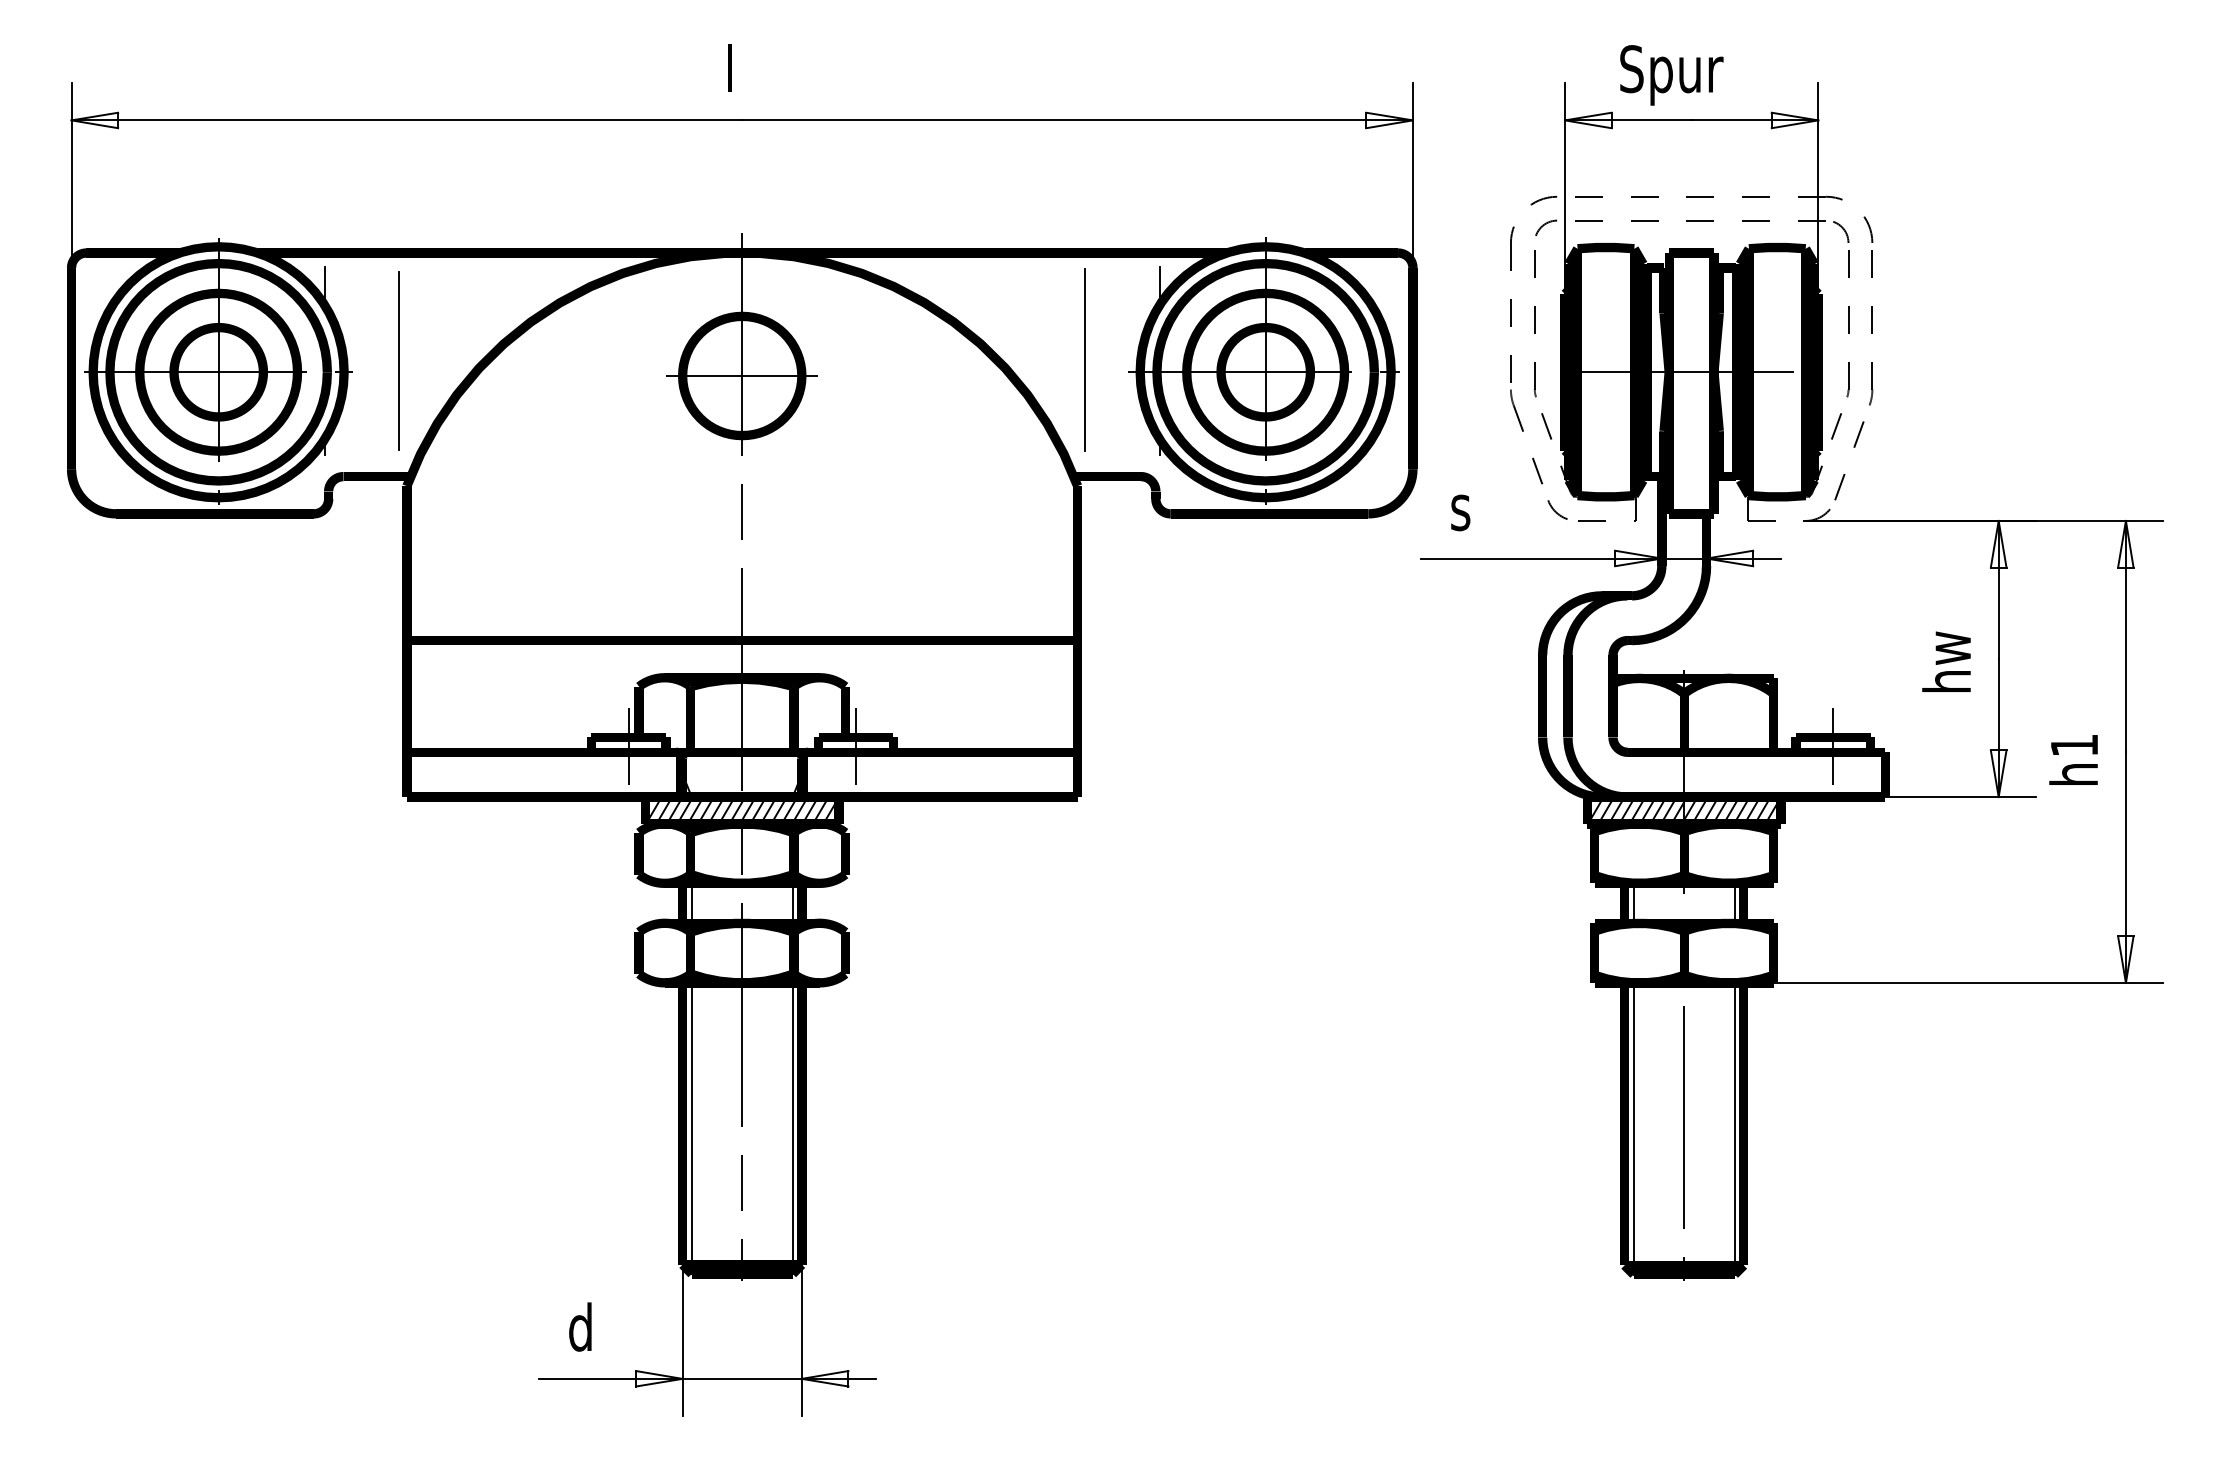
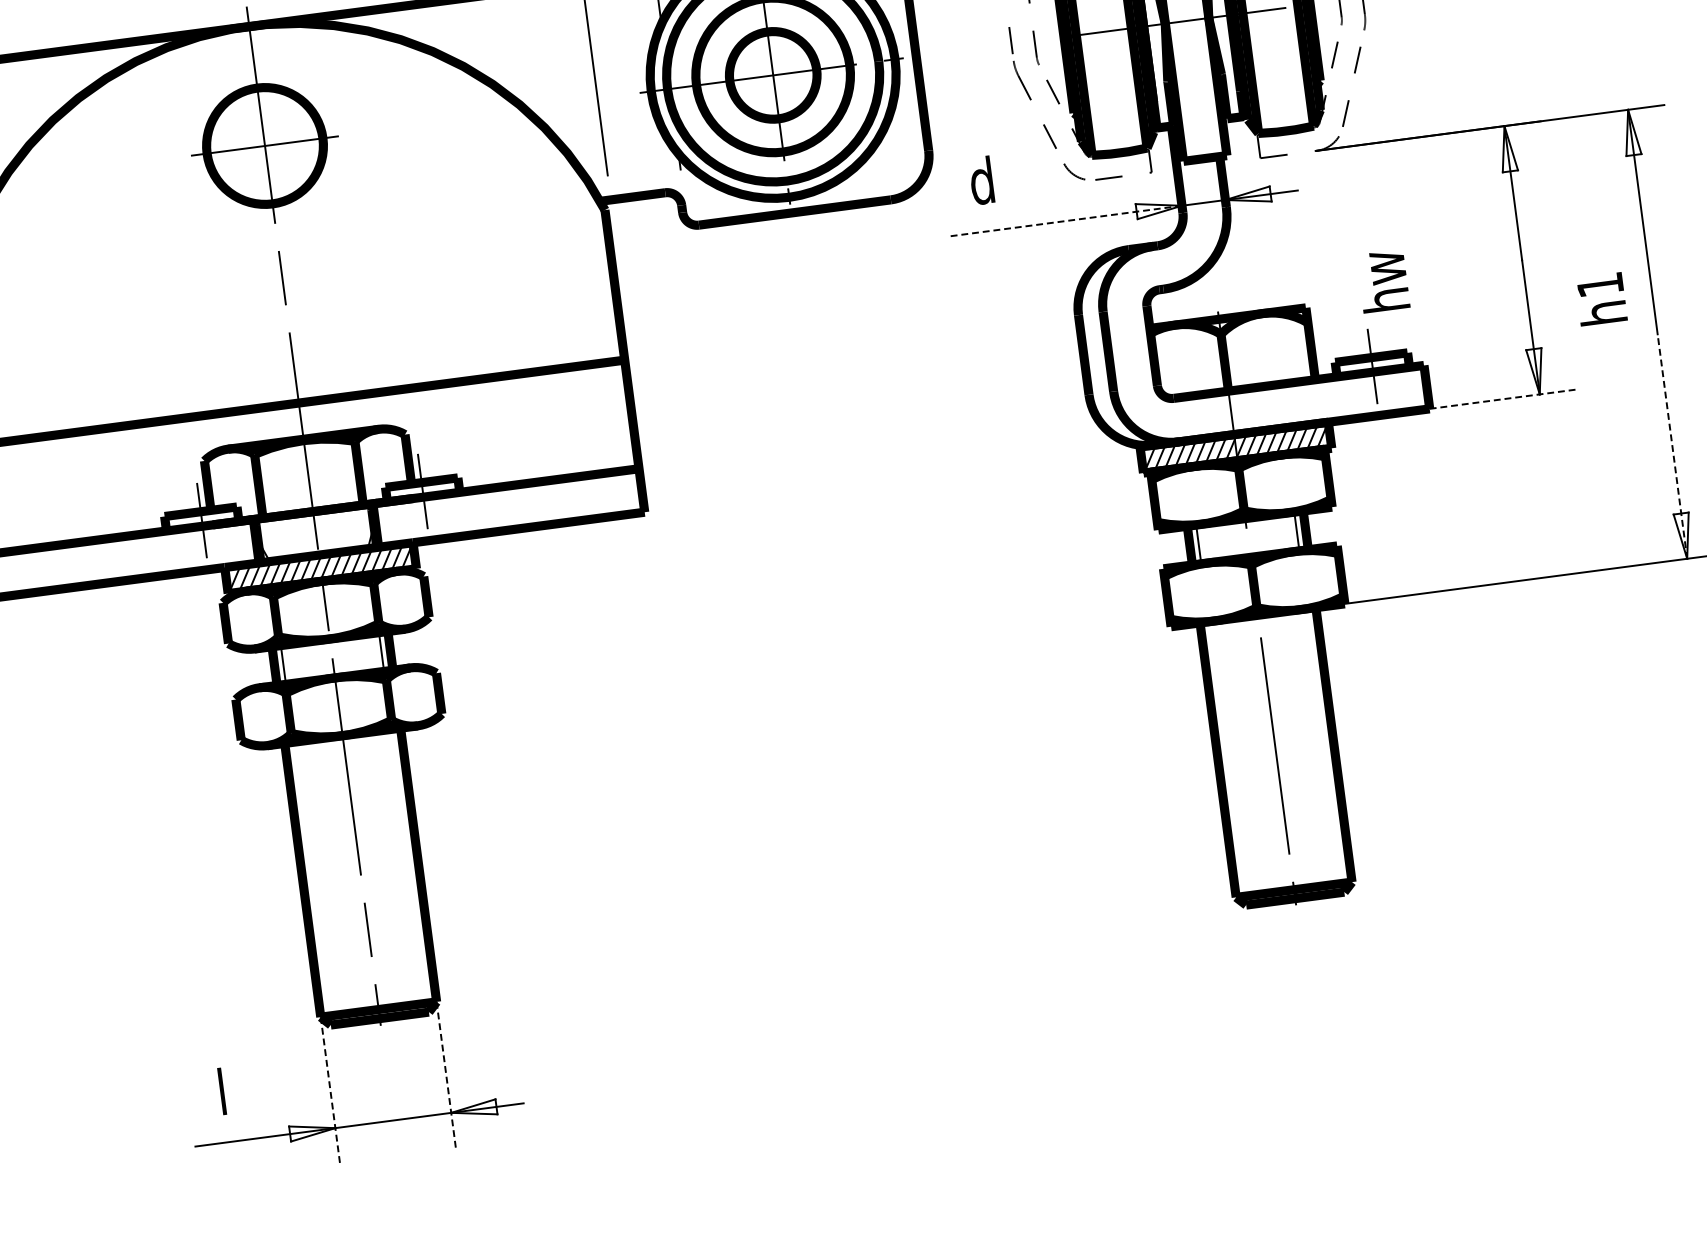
text: (1462, 506) -> (981, 180), s -> d
line: (1541, 558) -> (1065, 221), solid -> dashed
text: (1946, 661) -> (1383, 281), moved
text: (2073, 759) -> (1601, 298), moved
line: (1961, 797) -> (1503, 399), solid -> dashed
line: (2125, 867) -> (1672, 446), solid -> dashed
line: (691, 1127) -> (311, 882), removed
line: (792, 1127) -> (409, 869), removed
line: (1633, 1128) -> (1227, 763), removed
line: (1734, 1128) -> (1325, 750), removed
text: (580, 1326) -> (229, 1090), d -> l
line: (682, 1340) -> (330, 1090), solid -> dashed
line: (801, 1340) -> (445, 1075), solid -> dashed

